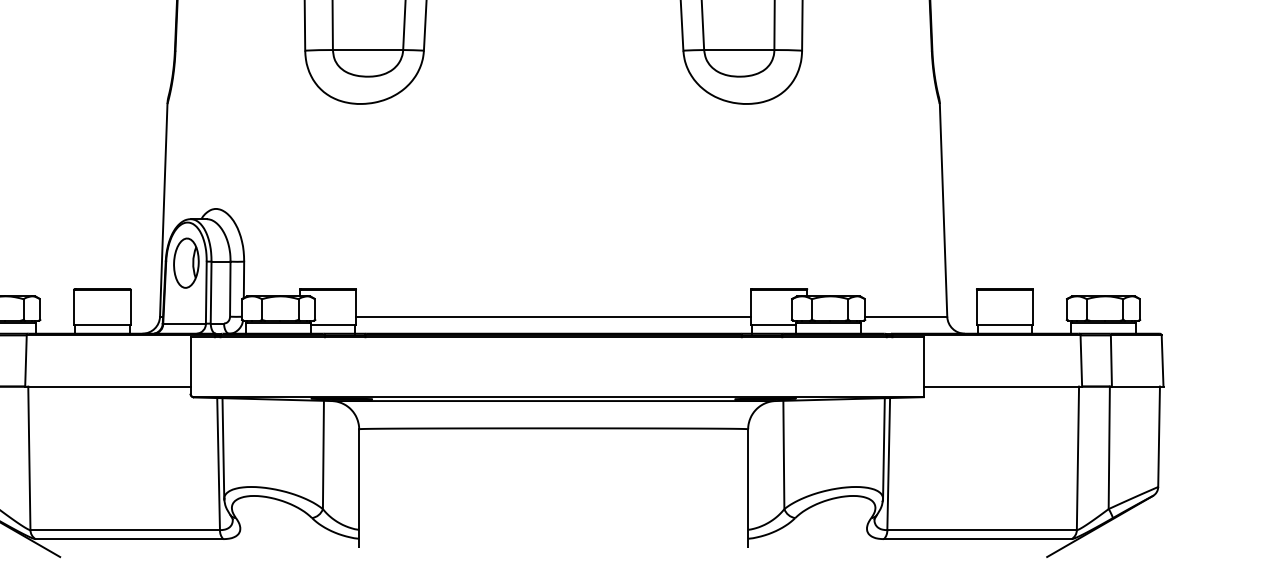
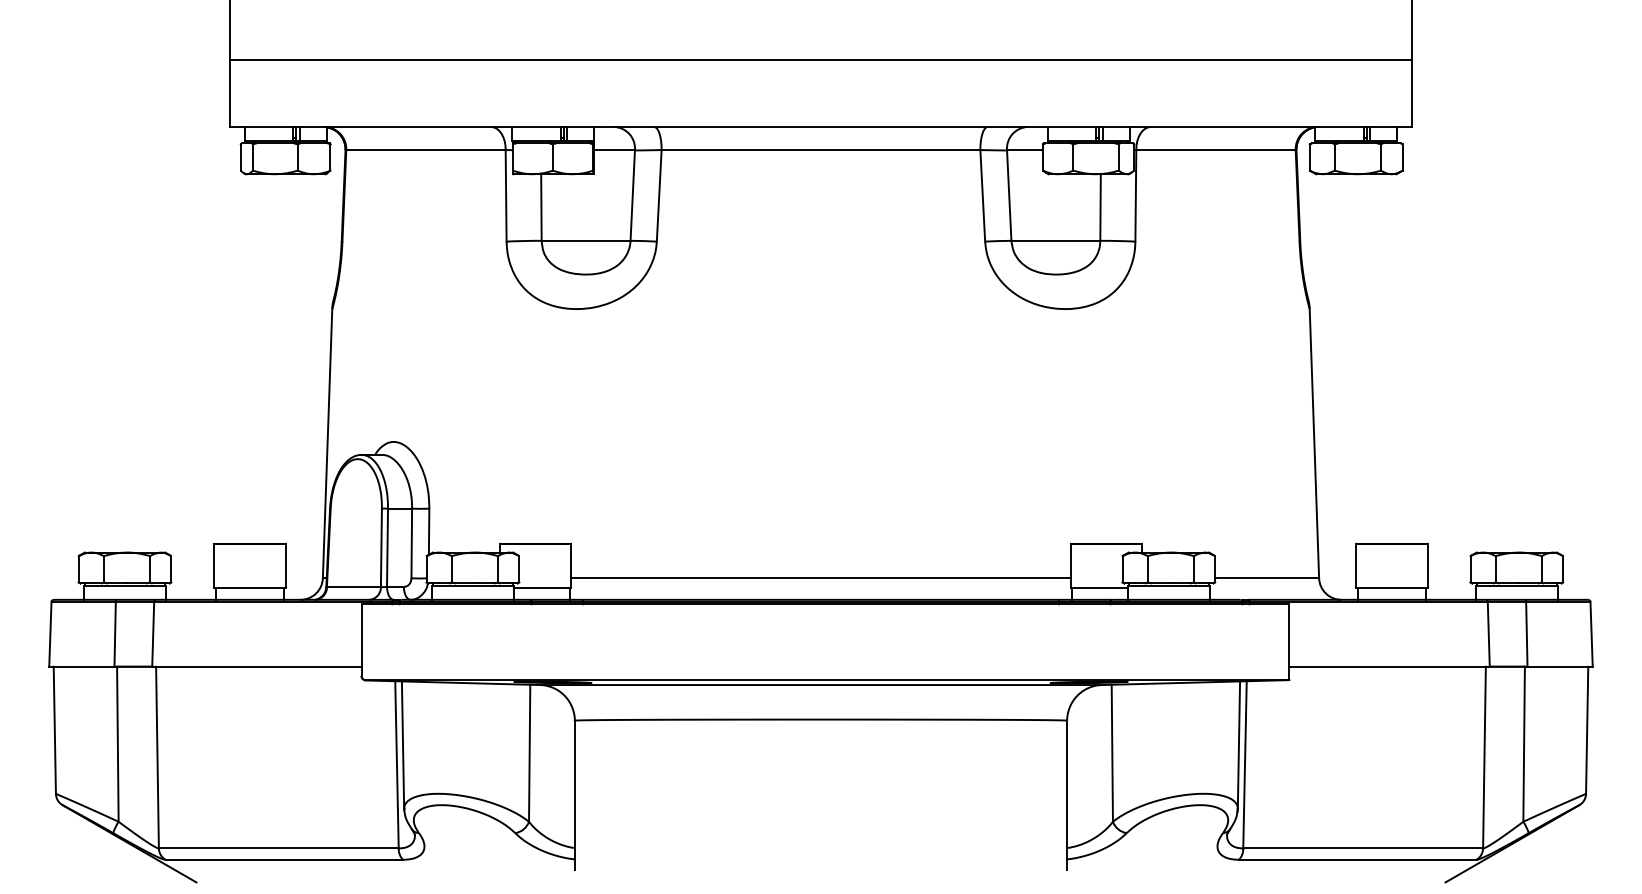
part: (185, 263) -> (355, 510), removed

